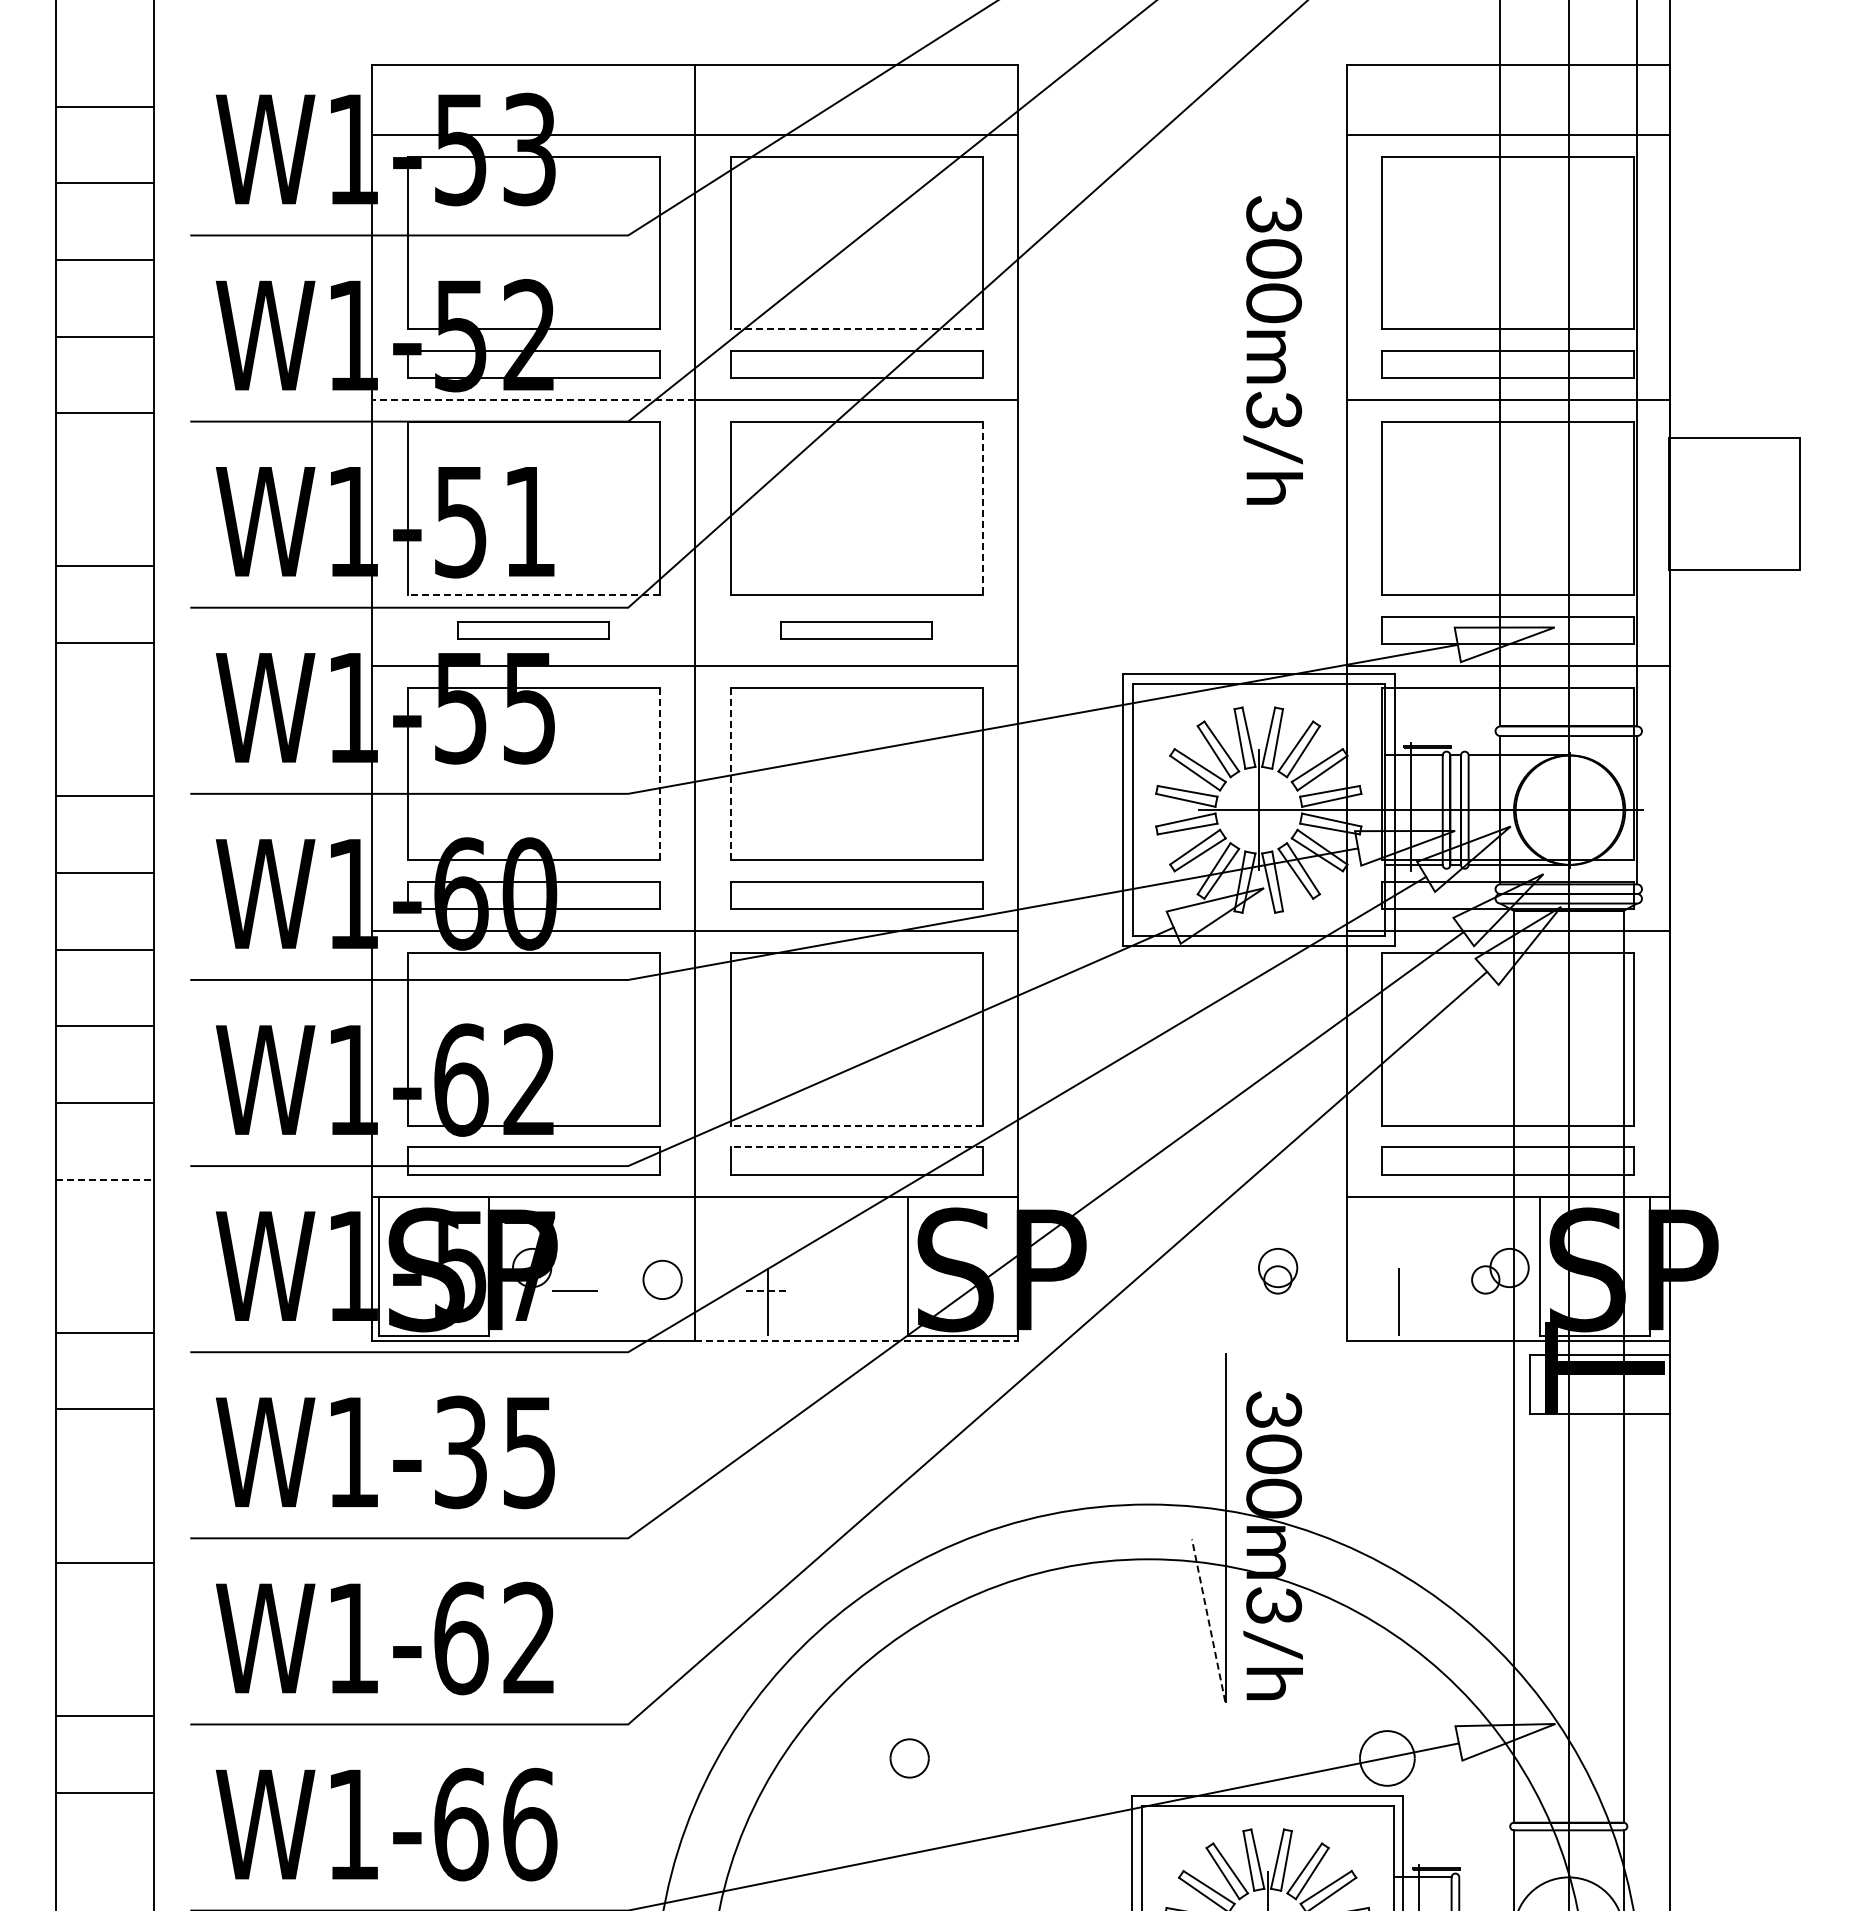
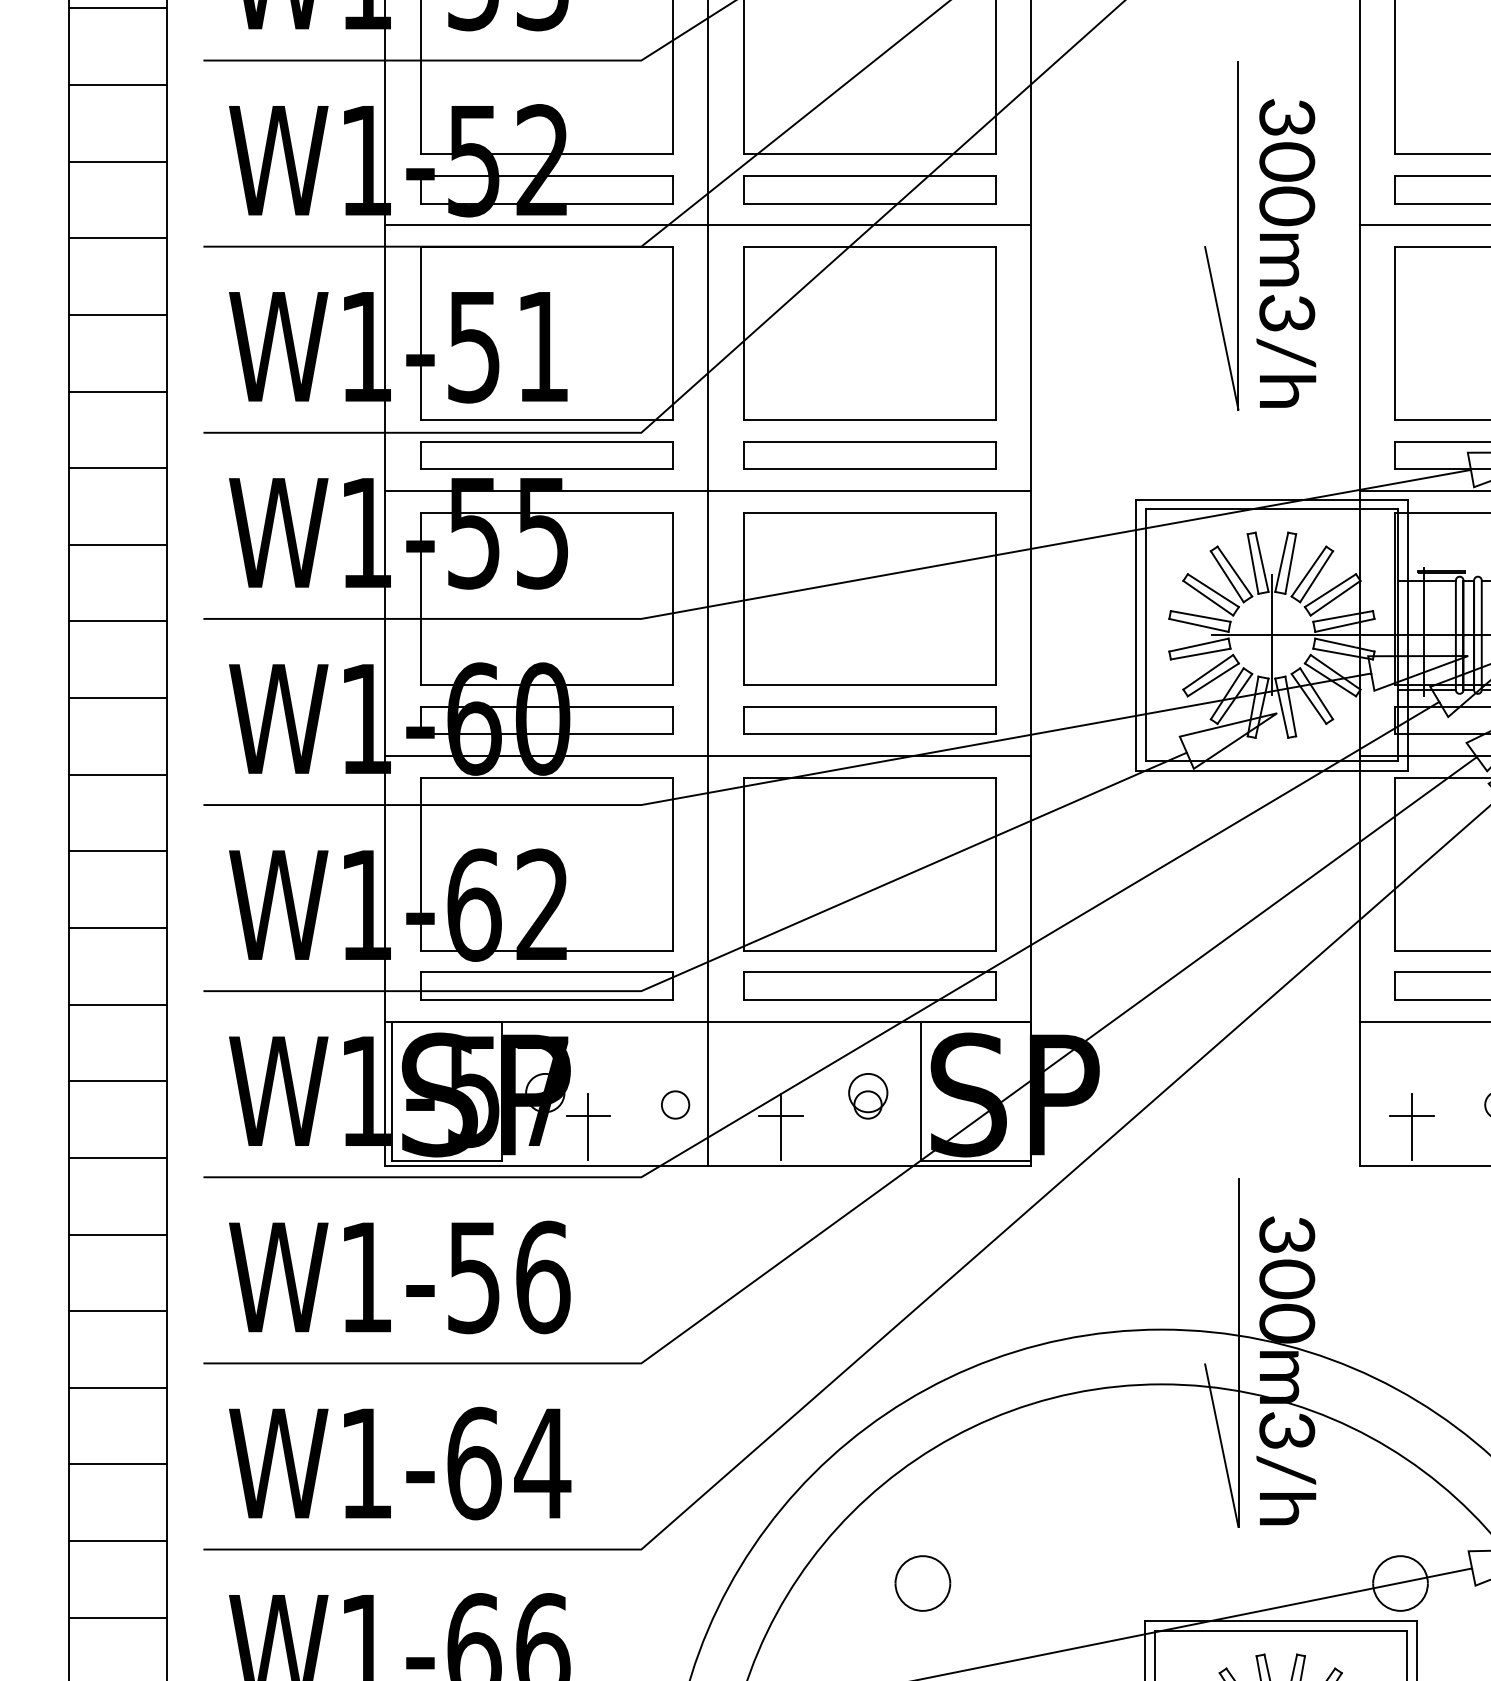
line: (856, 329) -> (869, 154), dashed -> solid
text: (1272, 350) -> (1285, 253), moved
line: (533, 400) -> (546, 225), dashed -> solid
part: (1224, 410) -> (1237, 235), added
line: (104, 489) -> (117, 314), added
line: (982, 508) -> (995, 333), dashed -> solid
line: (533, 594) -> (546, 419), dashed -> solid
part: (533, 630) -> (546, 455), size x1.67
part: (856, 630) -> (869, 455), size x1.67
line: (104, 719) -> (117, 544), added
line: (659, 774) -> (672, 599), dashed -> solid
line: (730, 774) -> (743, 599), dashed -> solid
line: (856, 1125) -> (869, 950), dashed -> solid
line: (856, 1147) -> (869, 972), dashed -> solid
line: (105, 1179) -> (118, 1004), dashed -> solid
line: (104, 1256) -> (117, 1081), added
part: (1278, 1271) -> (868, 1096), moved
part: (661, 1279) -> (674, 1104), size x0.71
line: (767, 1290) -> (780, 1115), dashed -> solid
line: (1398, 1290) -> (1411, 1115), added
line: (575, 1301) -> (588, 1126), added
line: (857, 1340) -> (870, 1165), dashed -> solid
text: (496, 1452) -> (509, 1277), W1-35 -> W1-56
line: (104, 1486) -> (117, 1311), added
line: (1208, 1620) -> (1221, 1445), dashed -> solid
text: (529, 1637) -> (542, 1462), W1-62 -> W1-64
line: (104, 1639) -> (117, 1464), added
part: (909, 1758) -> (922, 1583), size x1.43

